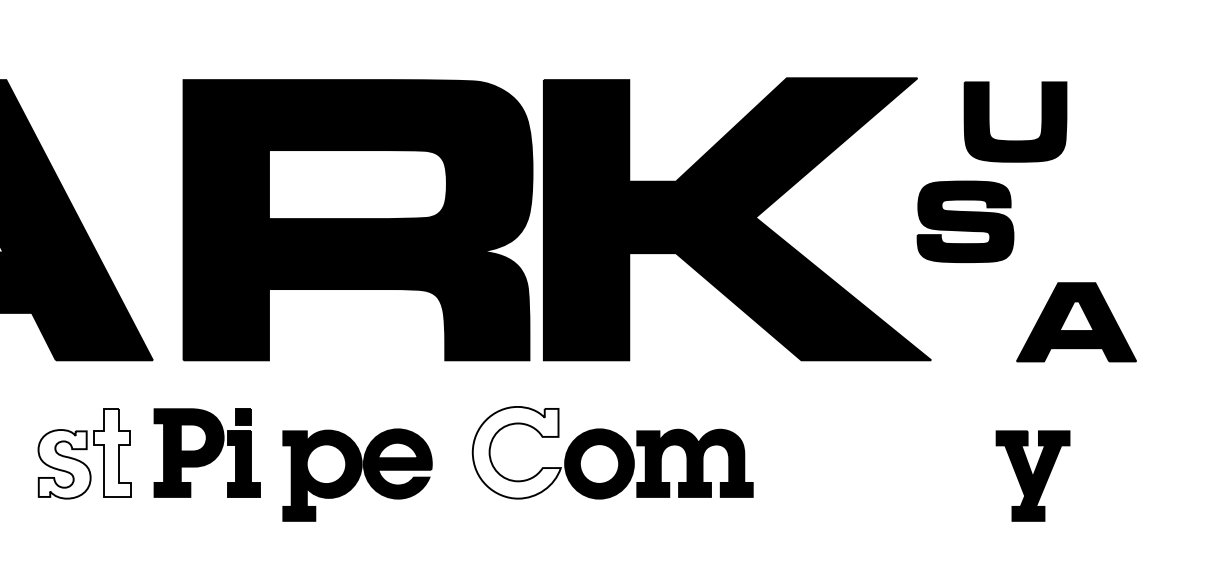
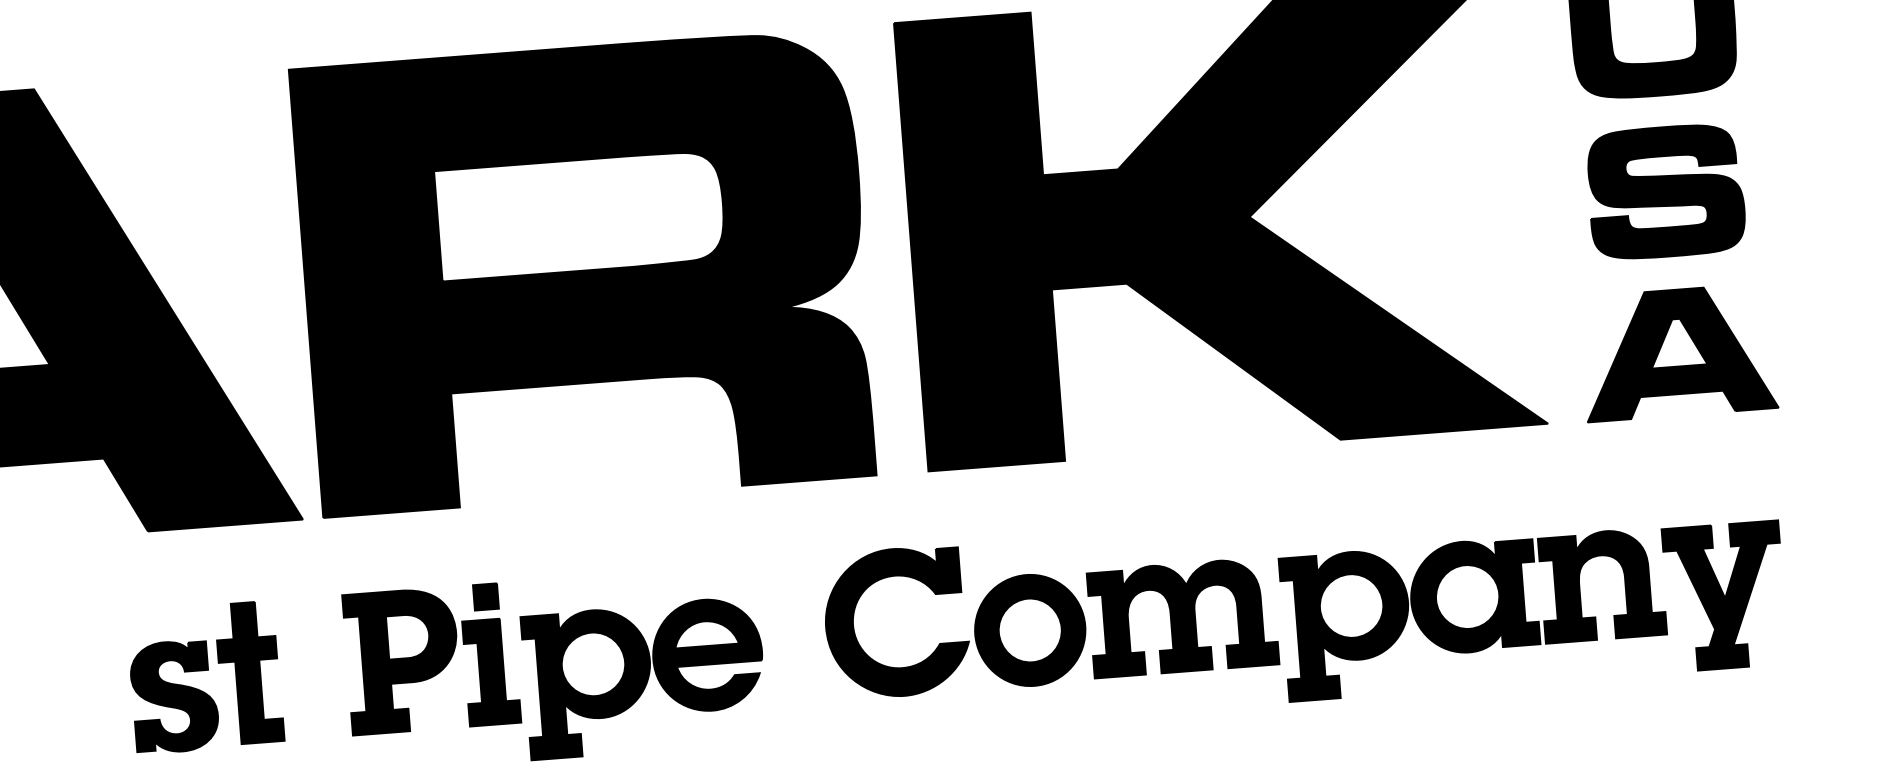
part: (357, 220) -> (584, 272), moved
part: (965, 221) -> (1665, 191), moved
part: (1076, 322) -> (1678, 352), moved
fill: (111, 452) -> (248, 672), added
part: (206, 452) -> (430, 658), moved
fill: (516, 452) -> (896, 622), added
fill: (64, 464) -> (174, 697), added
part: (875, 474) -> (1473, 613), added

